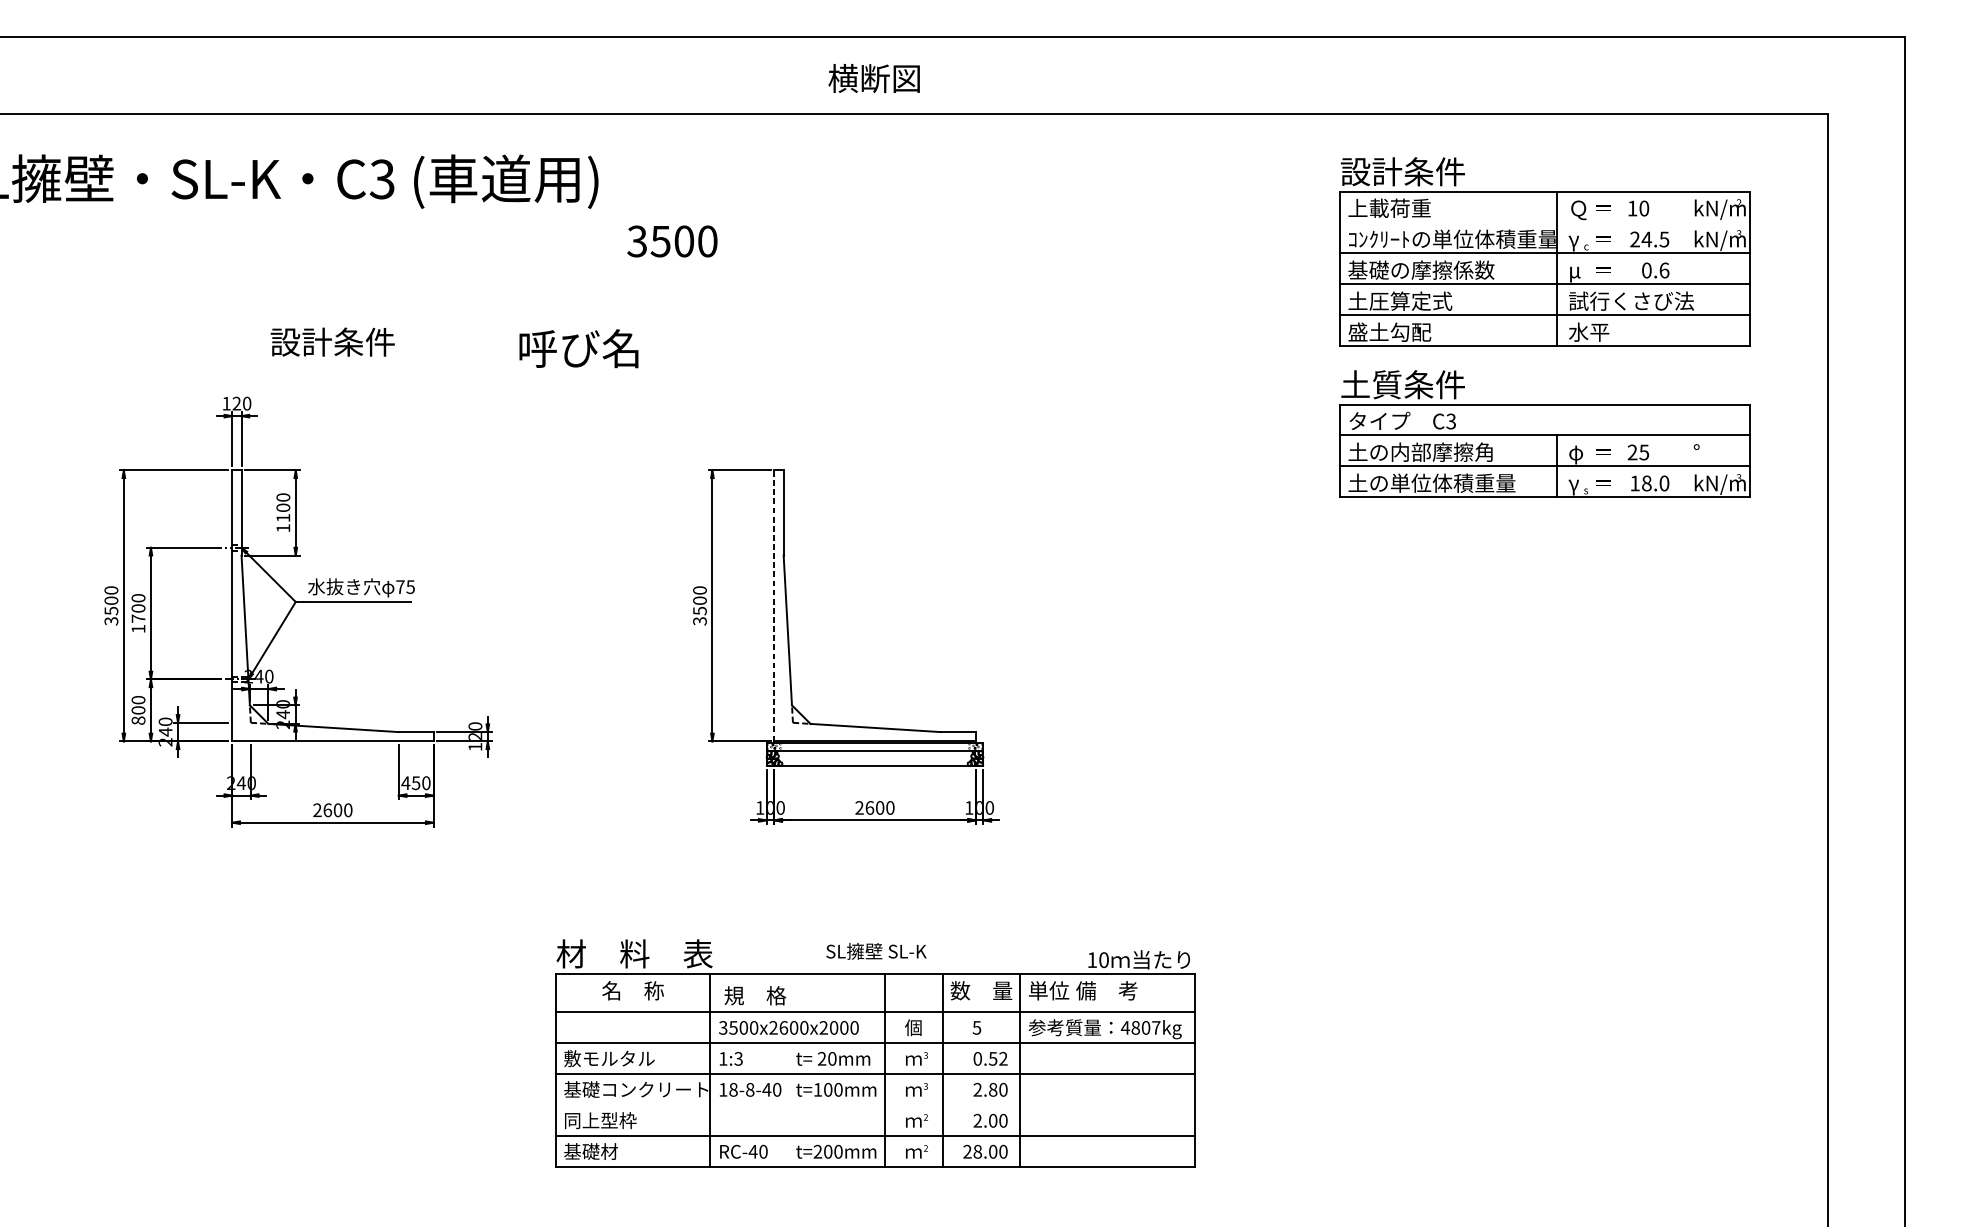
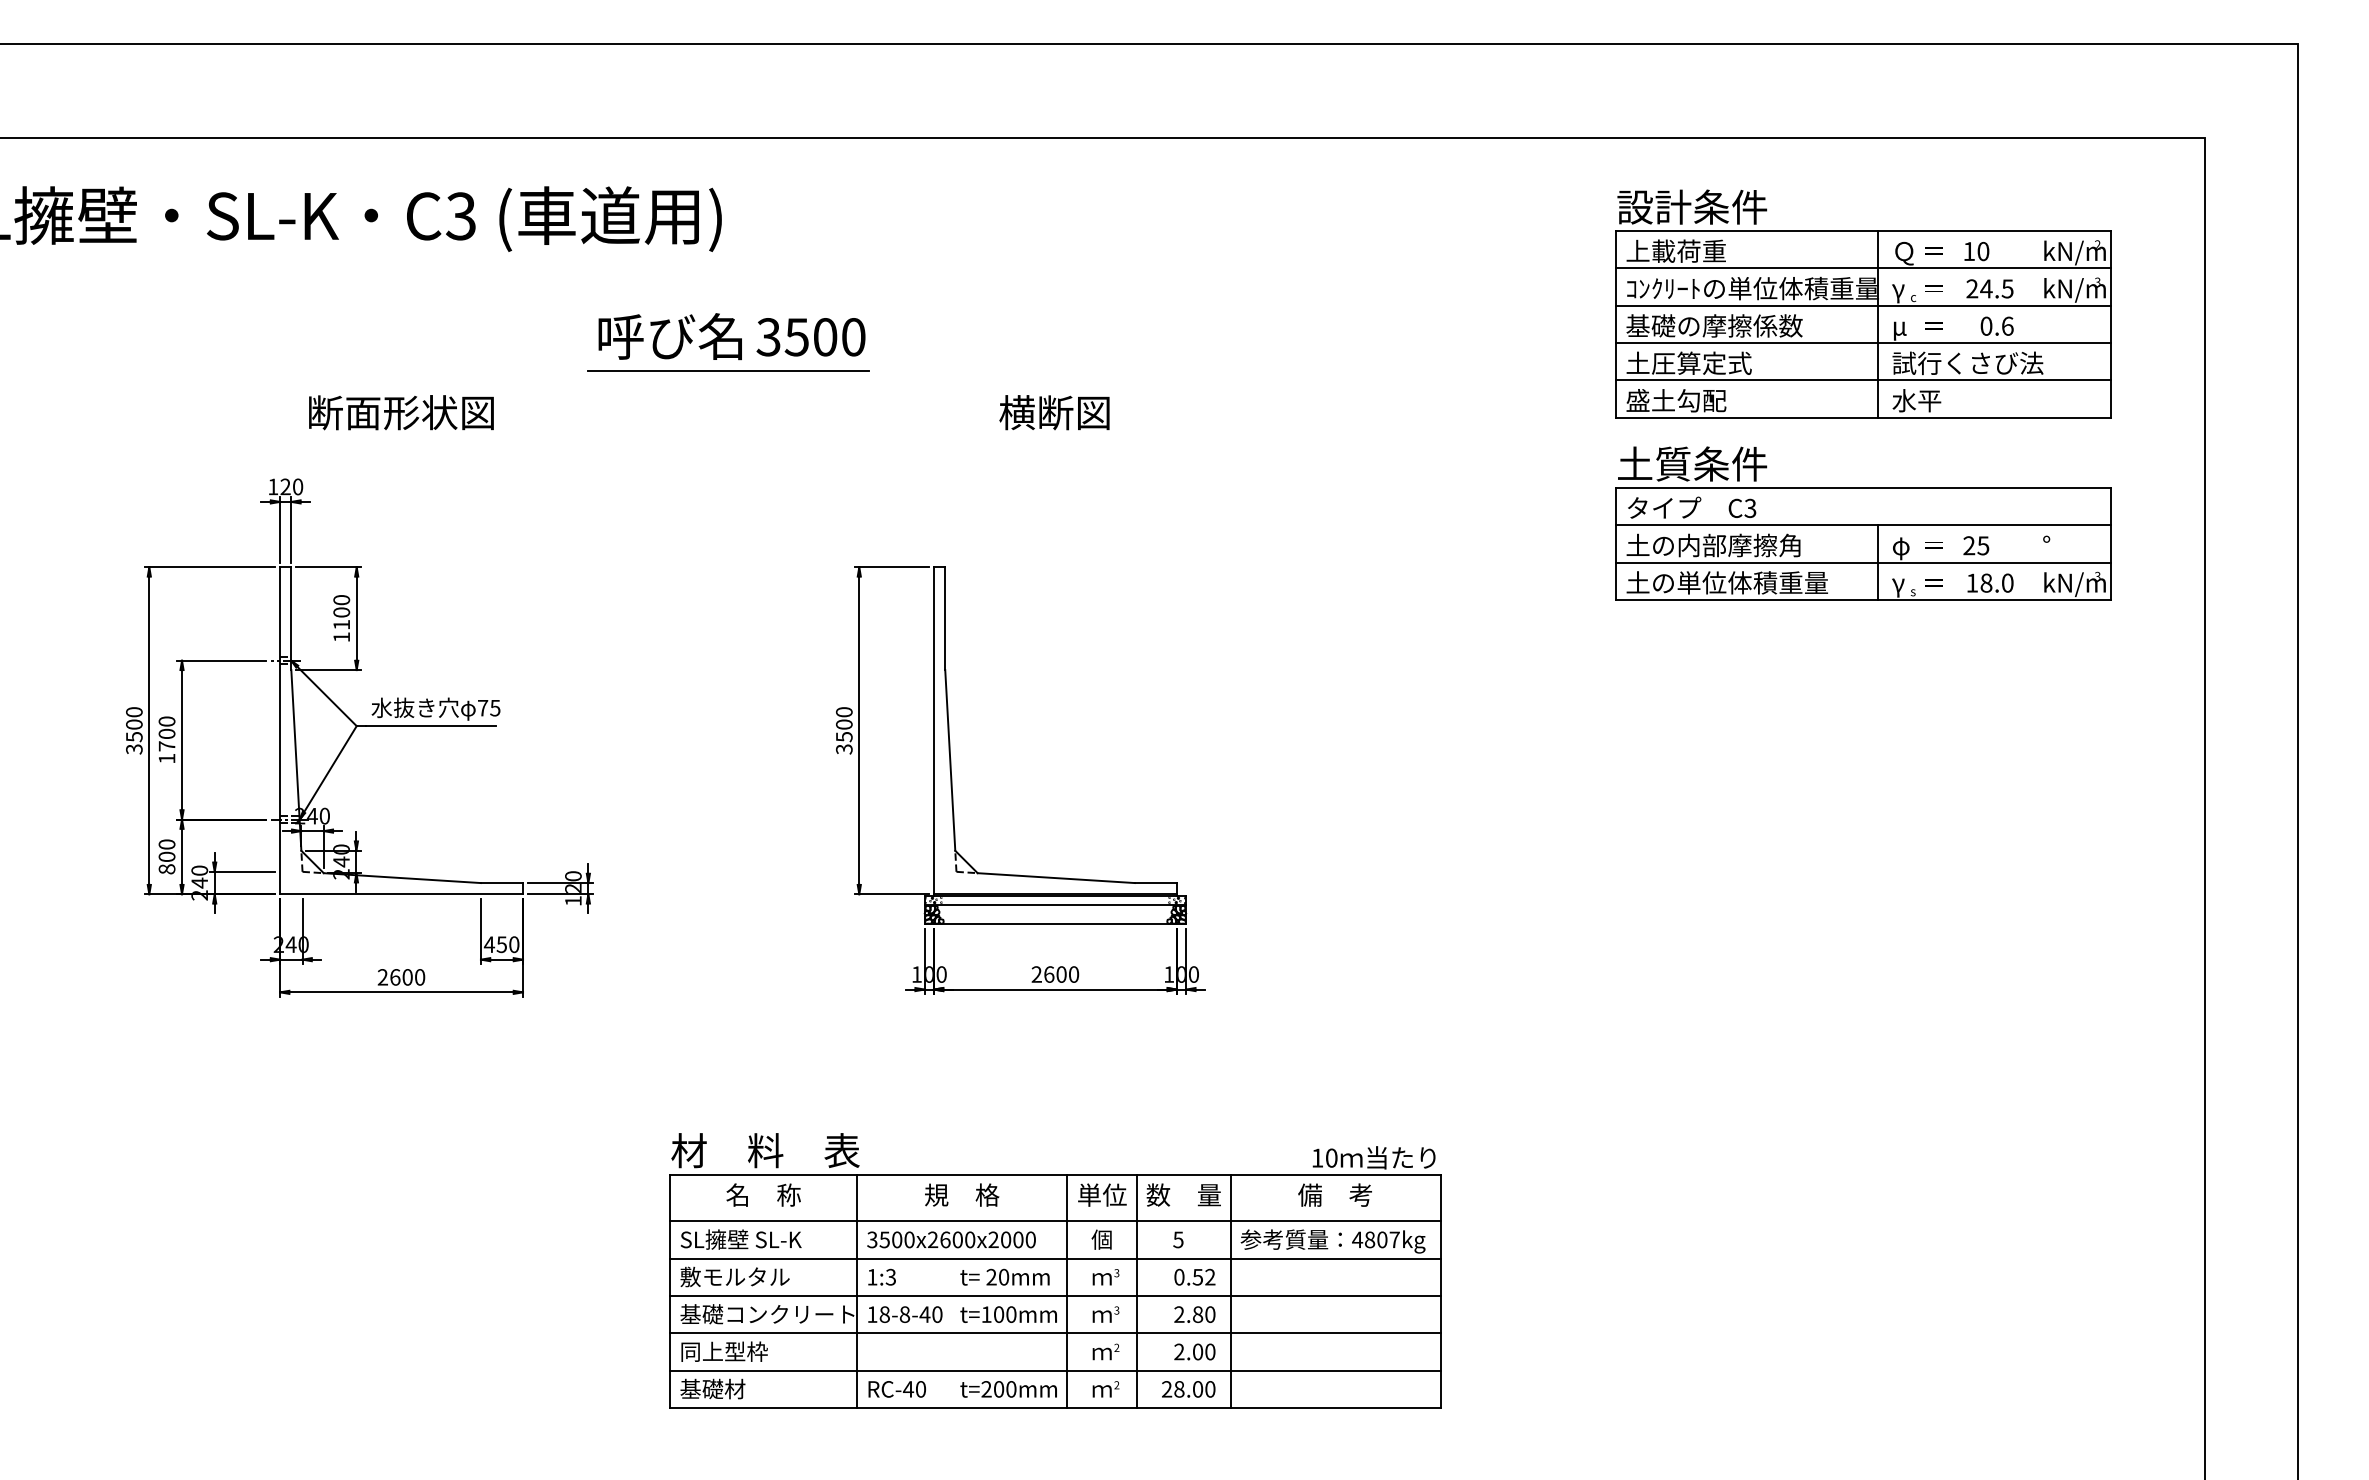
text: (874, 78) -> (1054, 412), moved
line: (1544, 222) -> (1863, 268), added
text: (671, 241) -> (810, 337), moved
line: (603, 308) -> (728, 371), added
text: (332, 342) -> (401, 412), 設計条件 -> 断面形状図
text: (578, 348) -> (669, 336), moved
line: (774, 605) -> (934, 730), dashed -> solid
text: (875, 951) -> (740, 1239), moved
text: (1049, 990) -> (1102, 1194), moved
text: (755, 995) -> (962, 1194), moved
line: (875, 1105) -> (1055, 1333), added

